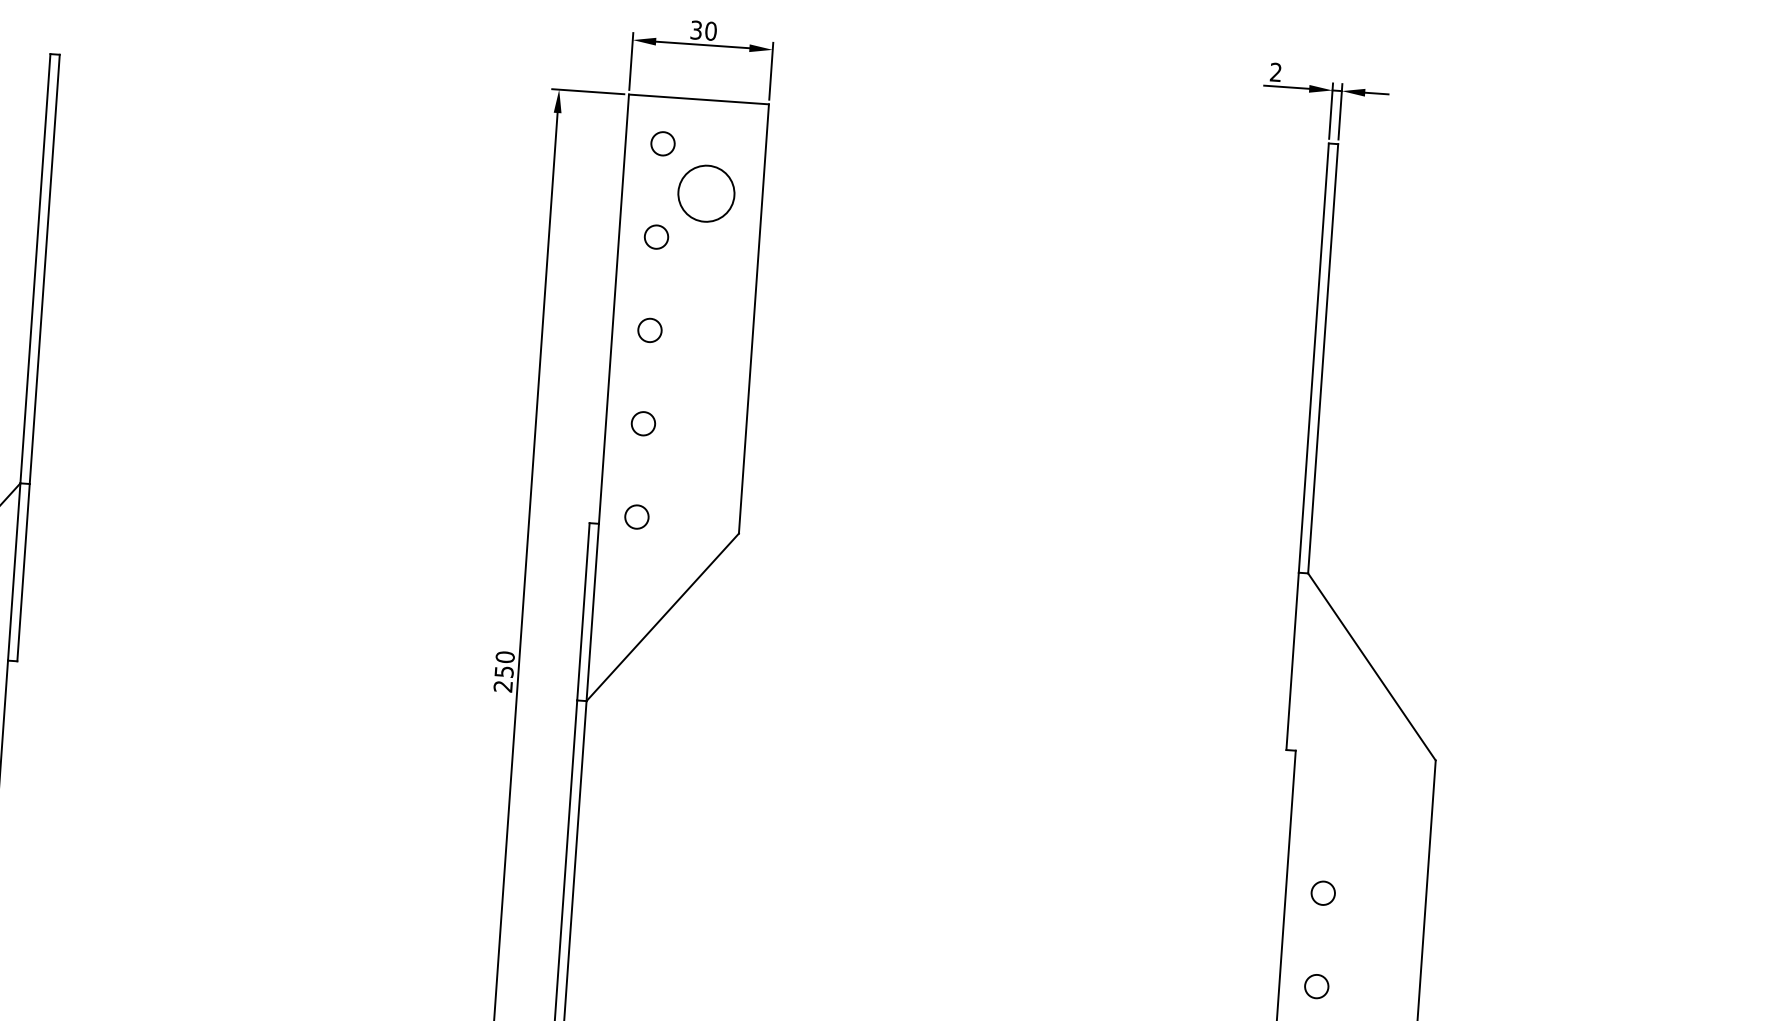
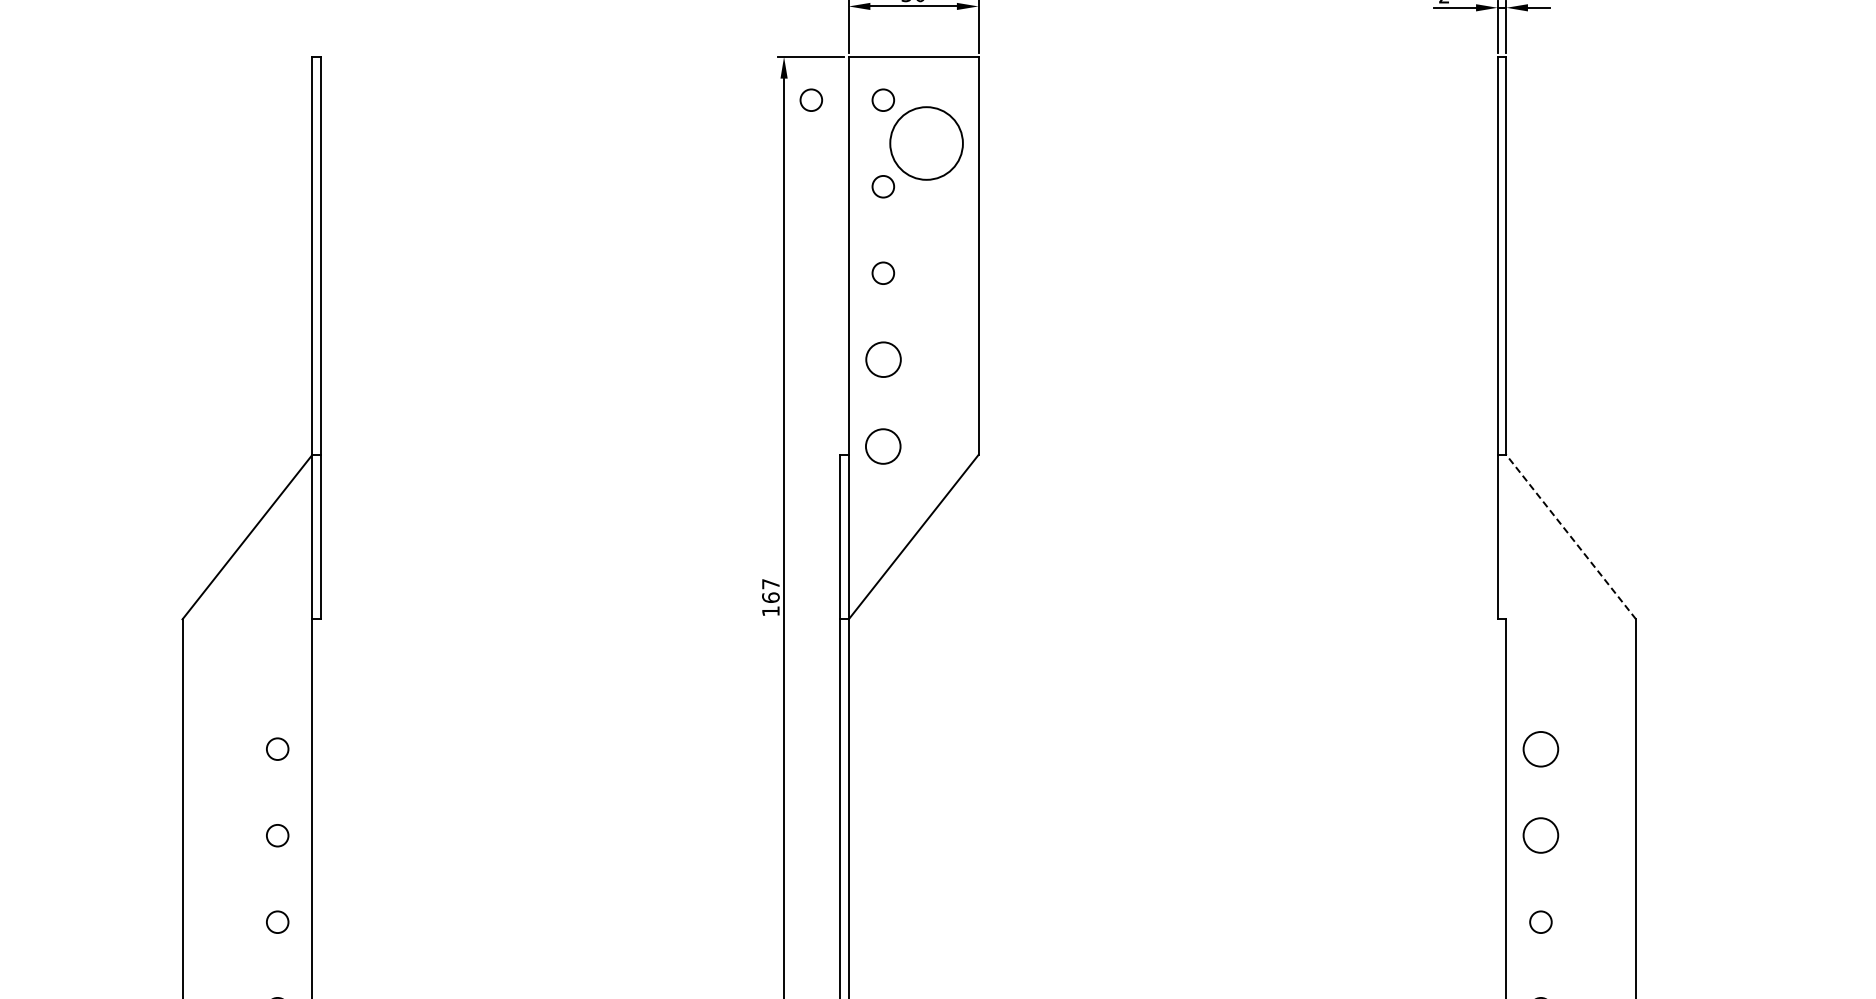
circle: (585, 137) -> (811, 99), added
circle: (706, 193) -> (926, 143), size x1.4
circle: (642, 423) -> (882, 359), size x1.6
circle: (637, 516) -> (883, 445), size x1.6
line: (1372, 667) -> (1571, 537), solid -> dashed
text: (503, 671) -> (770, 597), 250 -> 167
circle: (1322, 892) -> (1540, 748), size x1.6
circle: (1316, 986) -> (1540, 835), size x1.6

